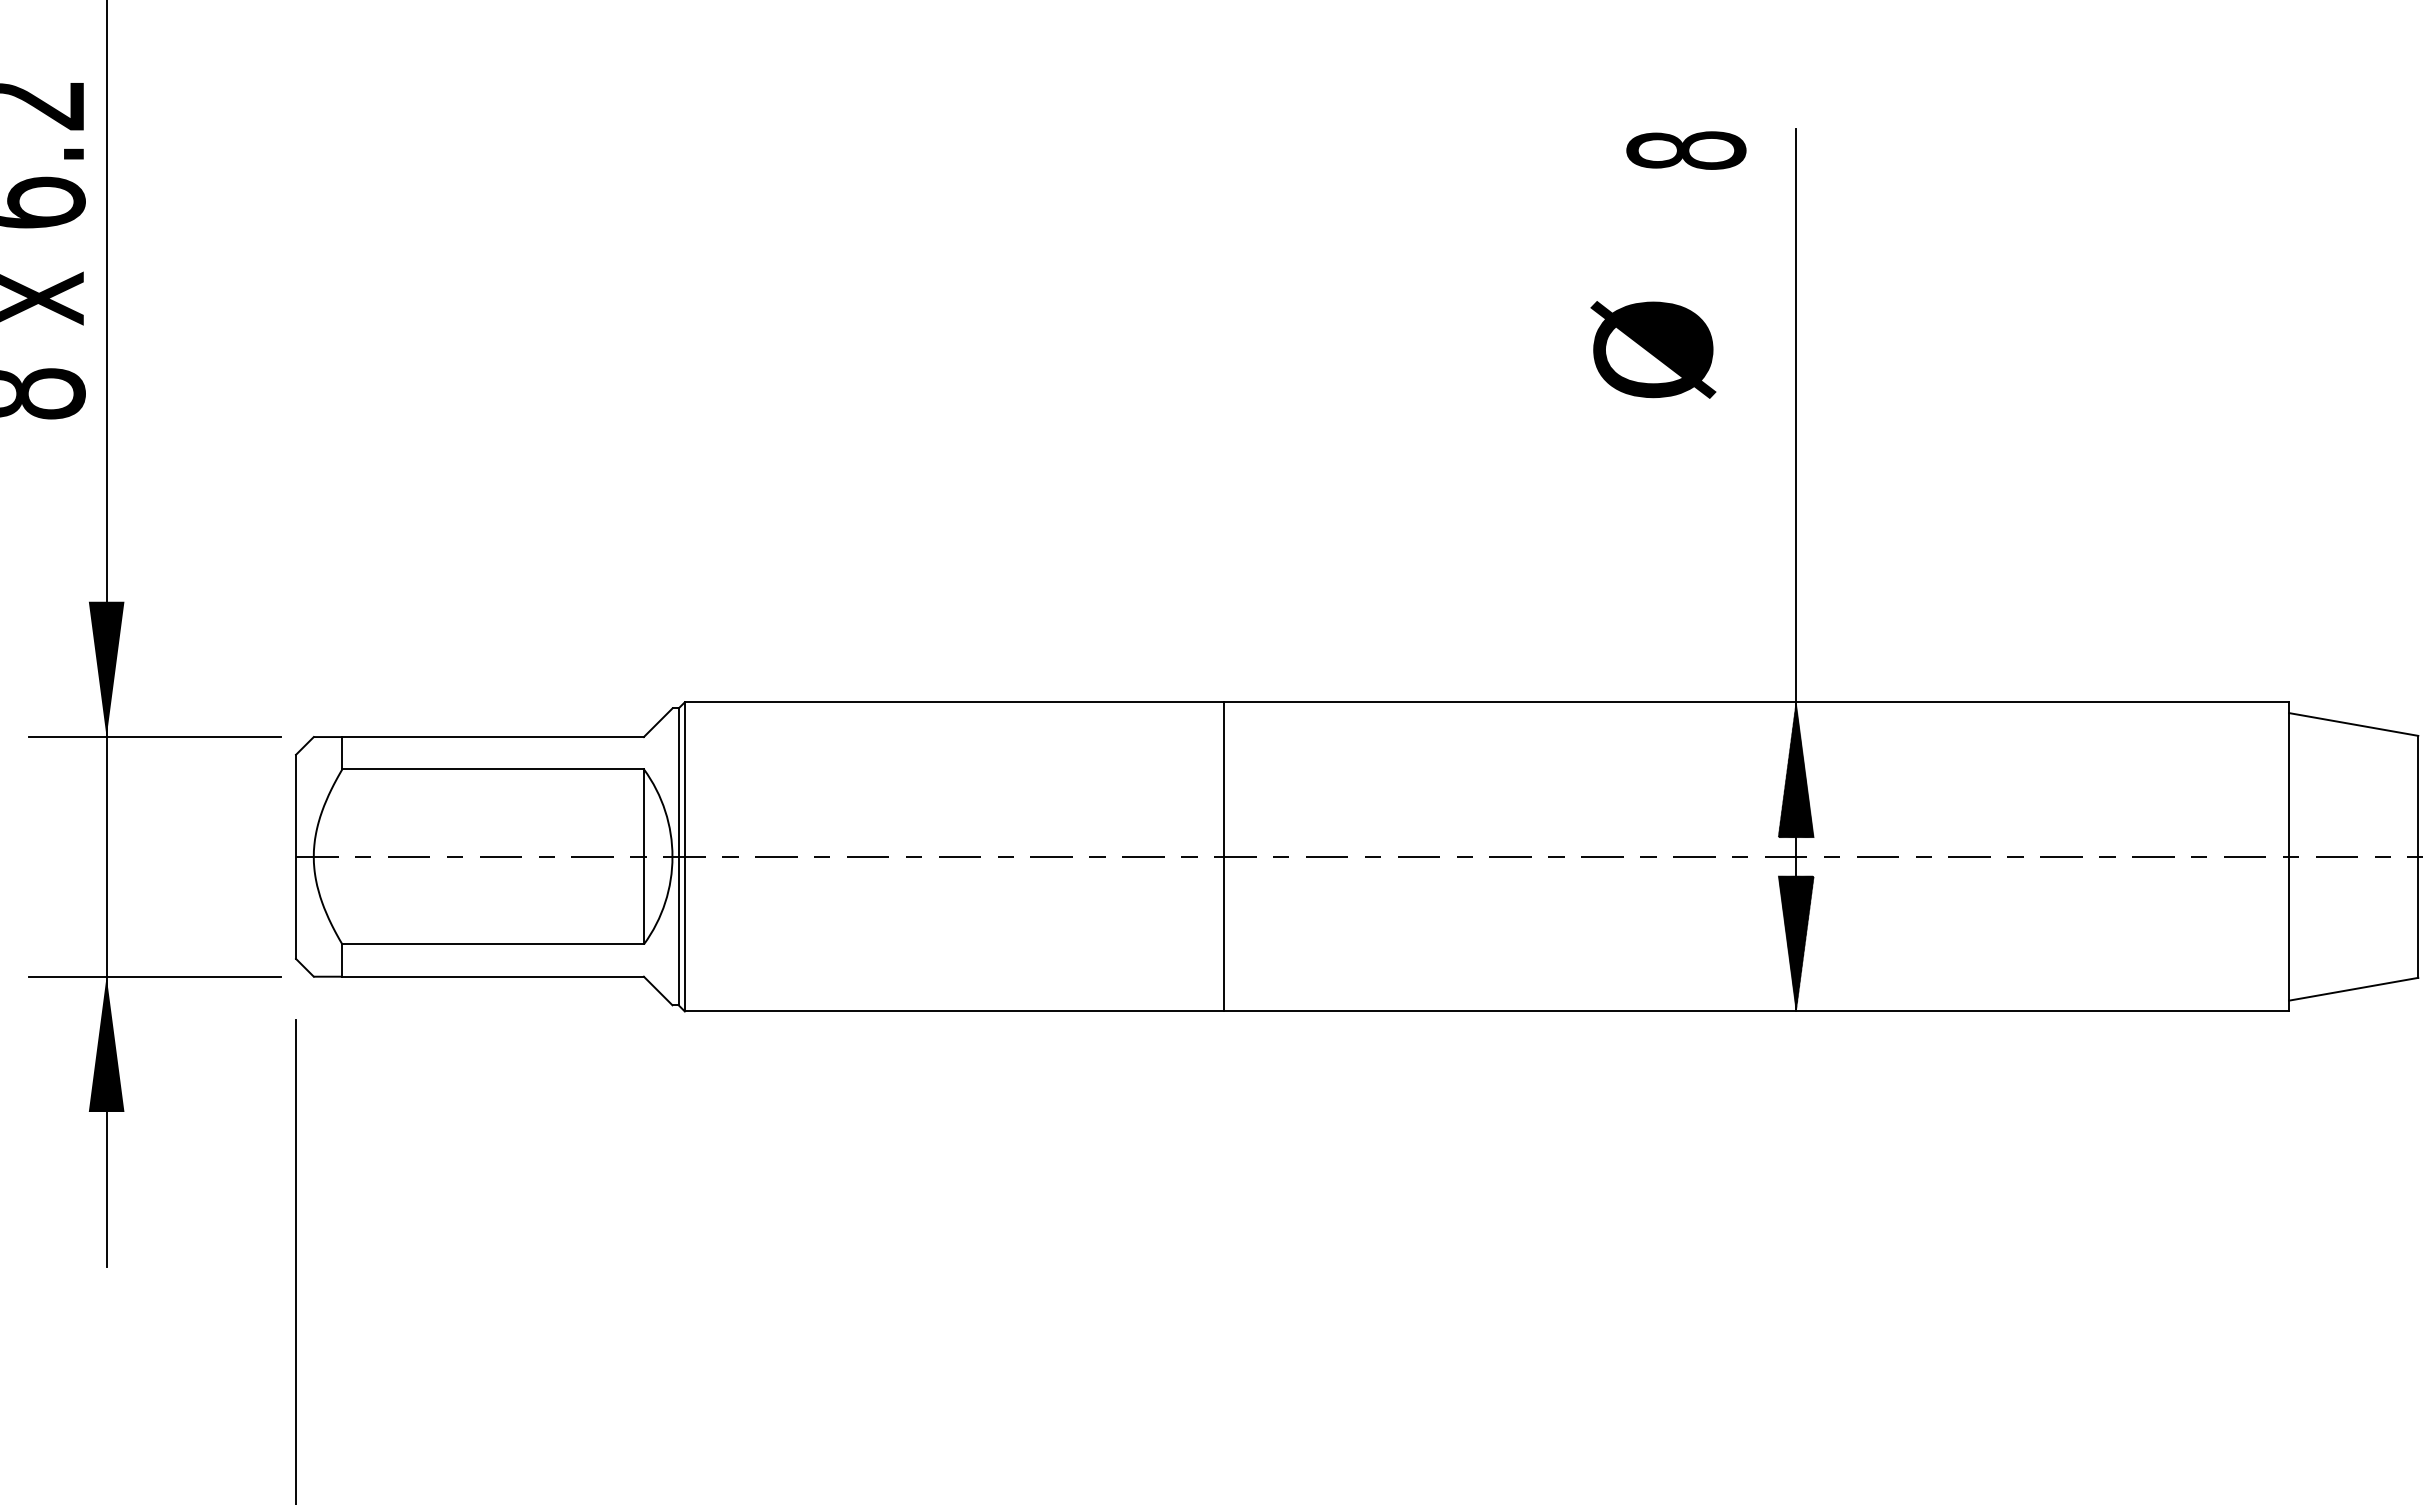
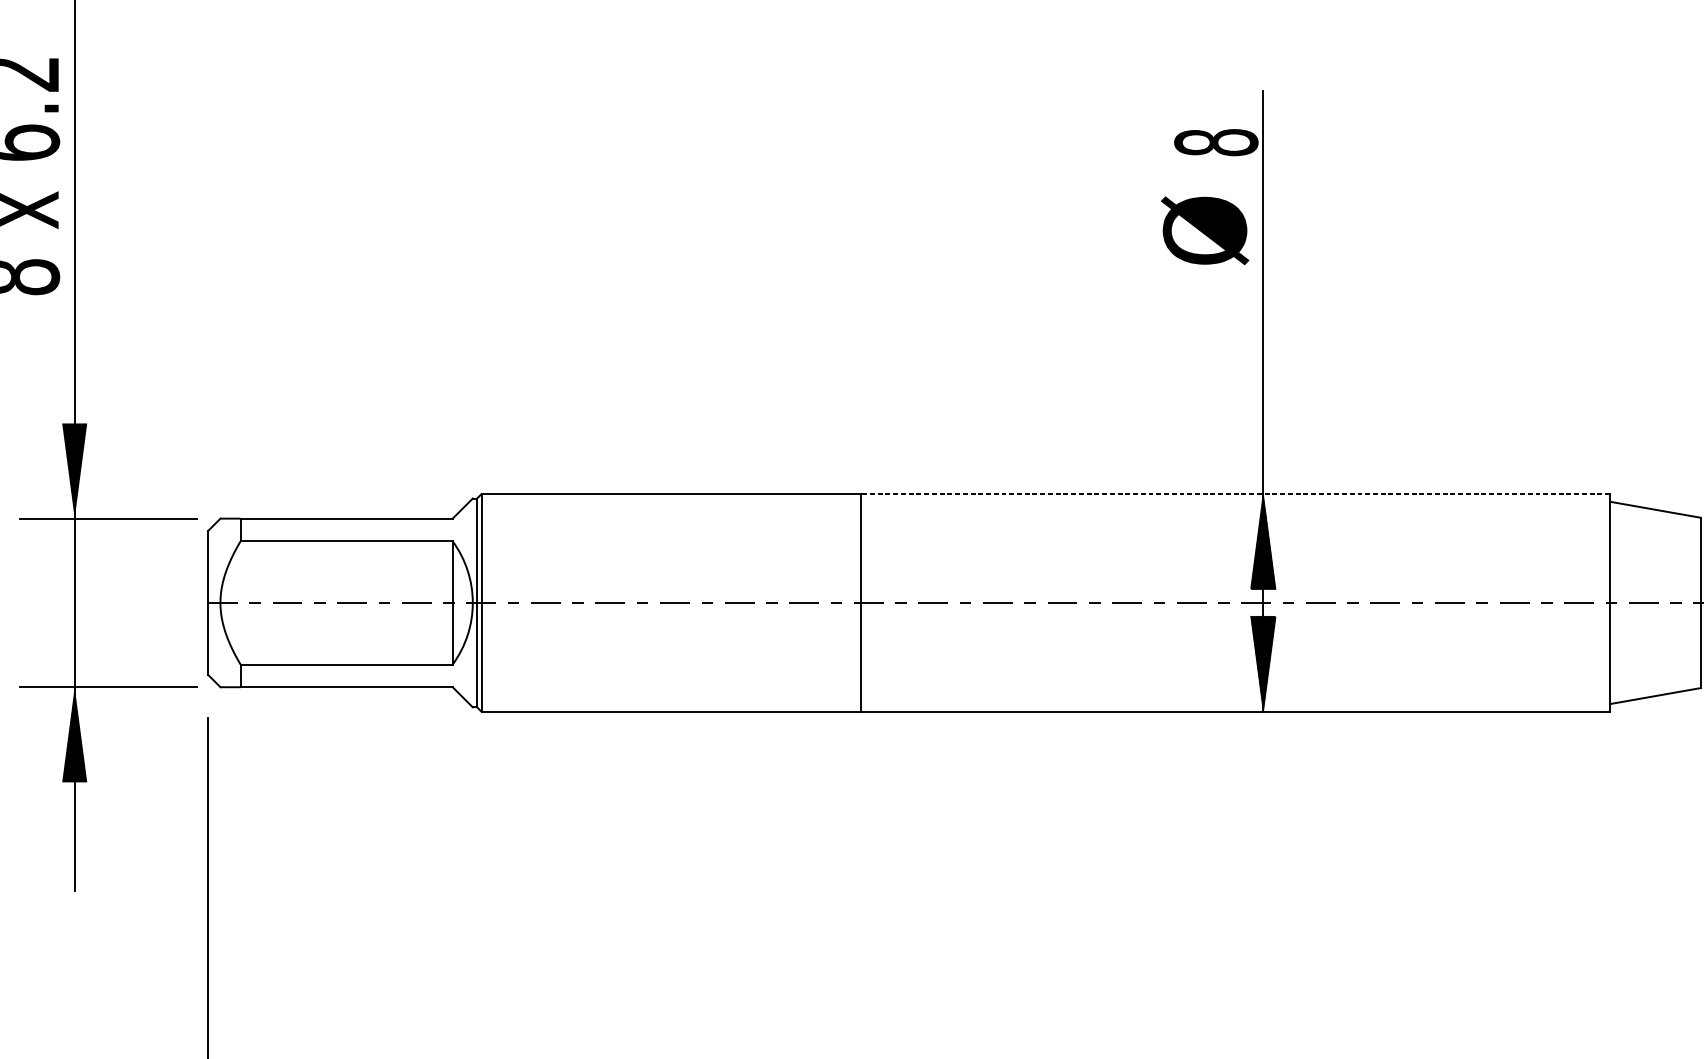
text: (1686, 150) -> (1216, 142), moved
text: (1653, 349) -> (1205, 230), moved
line: (1756, 702) -> (1235, 494), solid -> dashed

